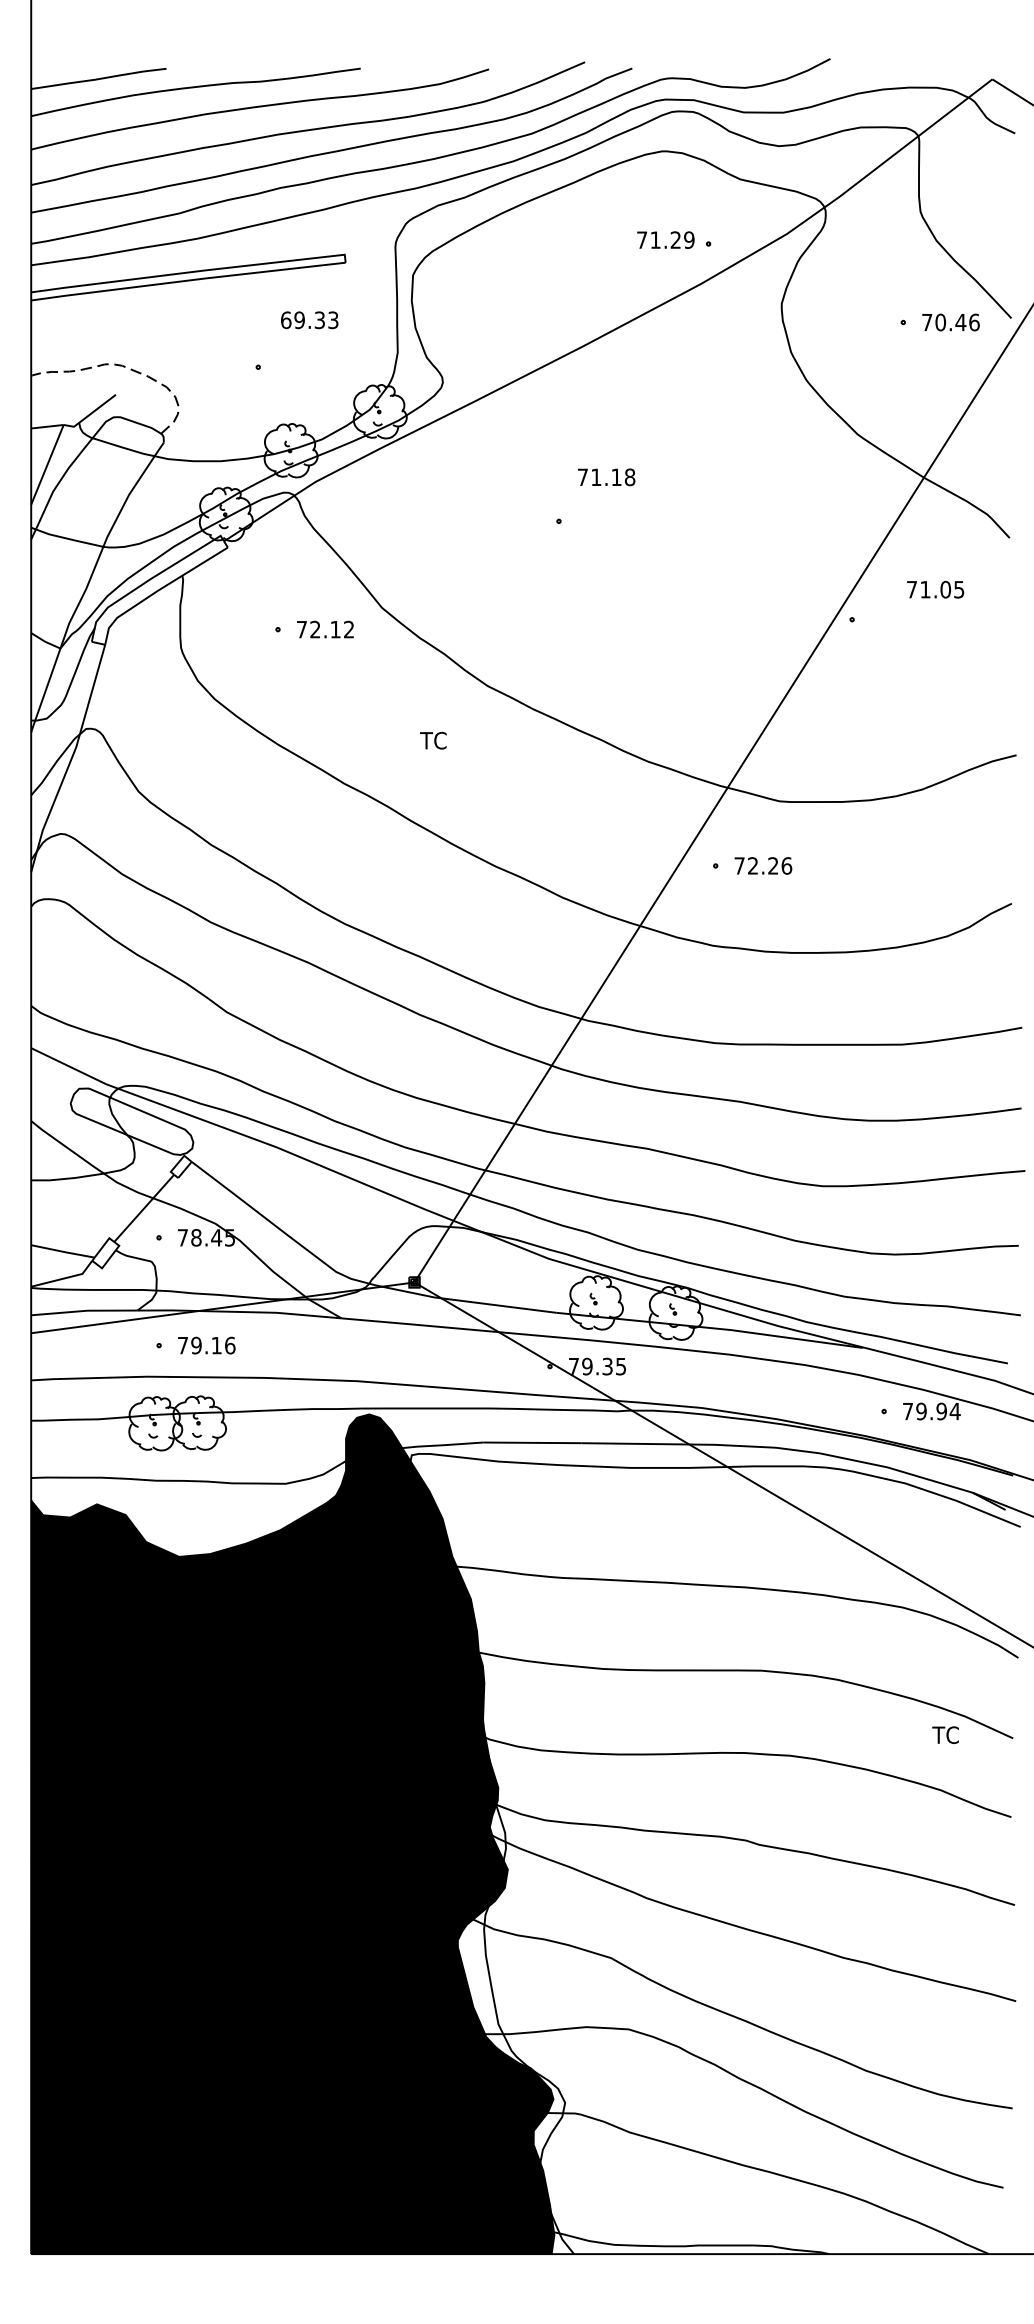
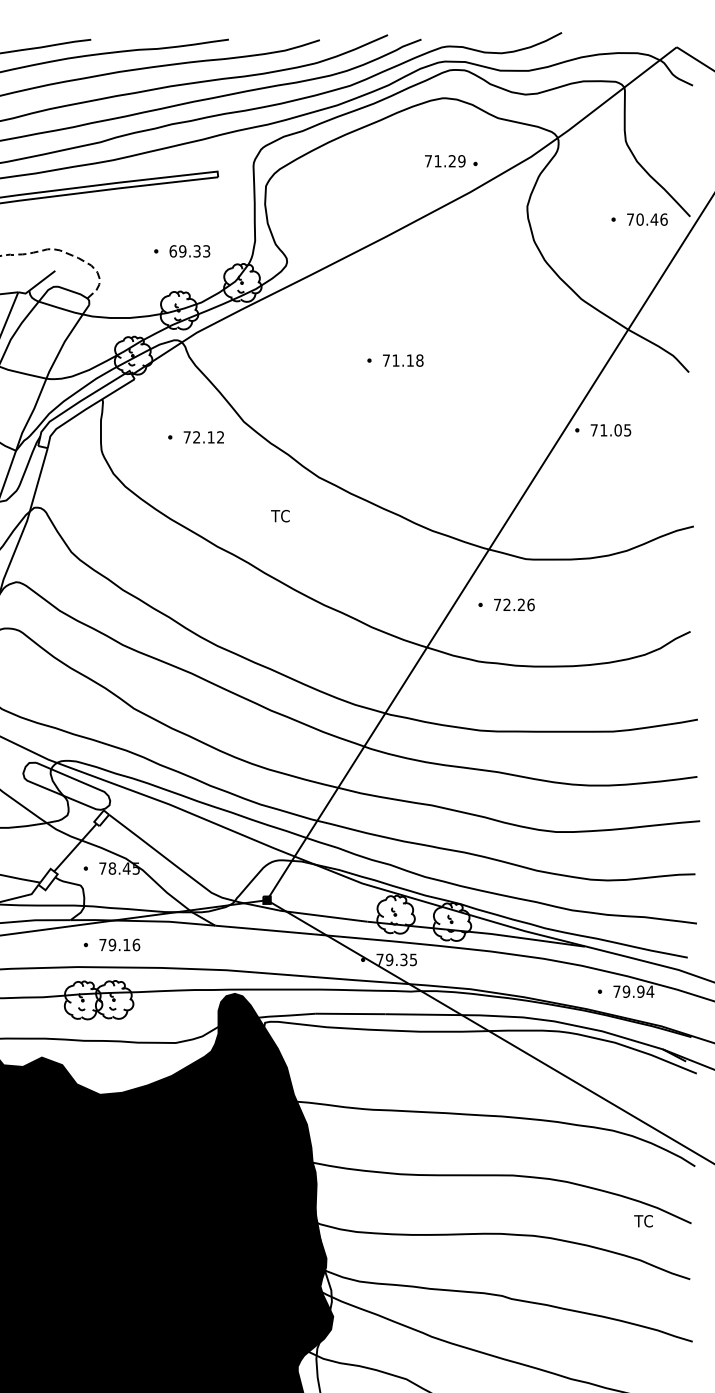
text: (309, 320) -> (189, 251), moved
text: (606, 477) -> (403, 360), moved
text: (935, 589) -> (610, 430), moved

